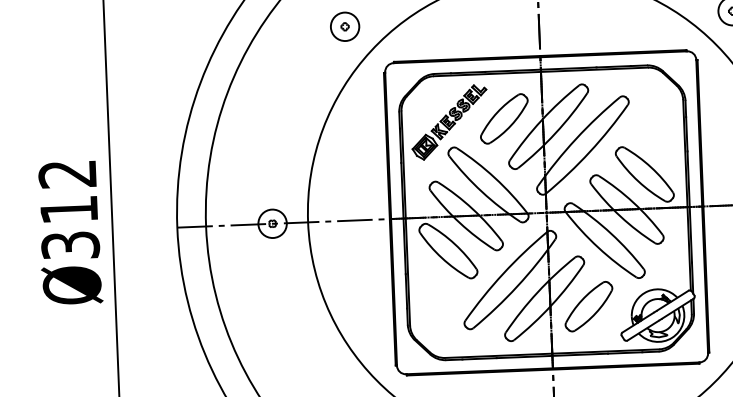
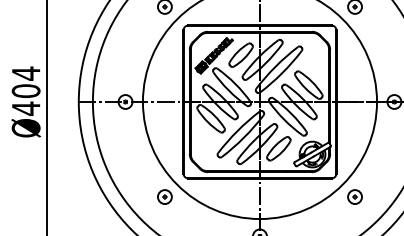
text: (67, 208) -> (25, 90), Ø312 -> Ø404

